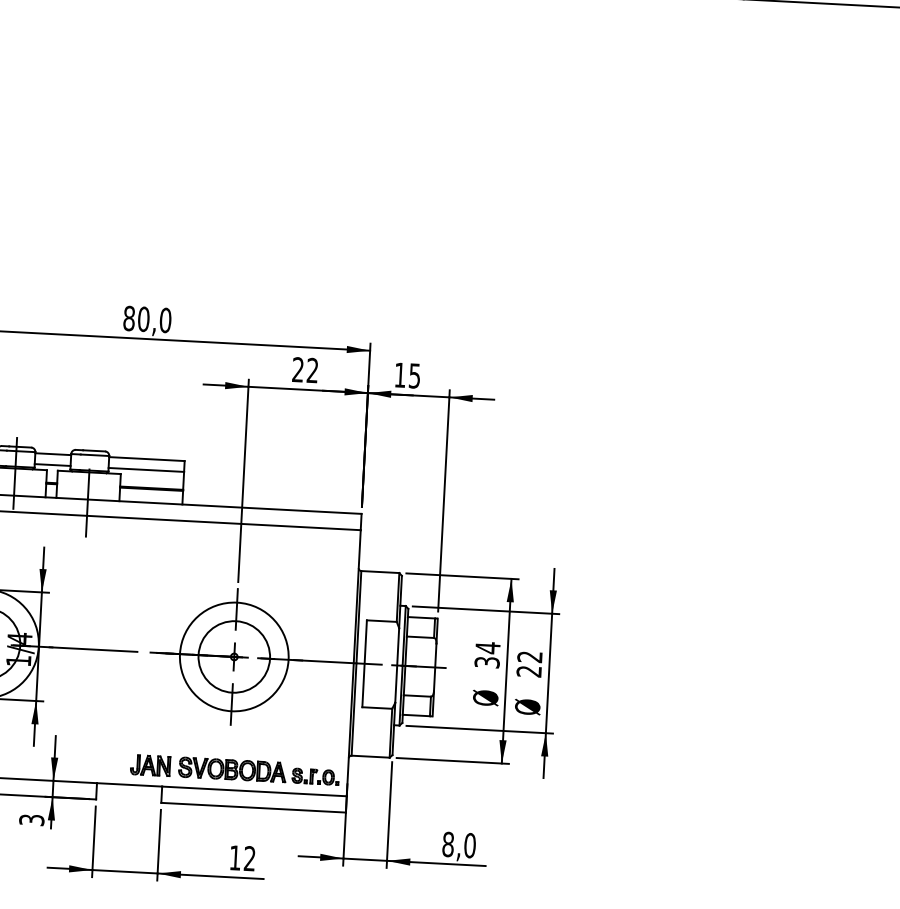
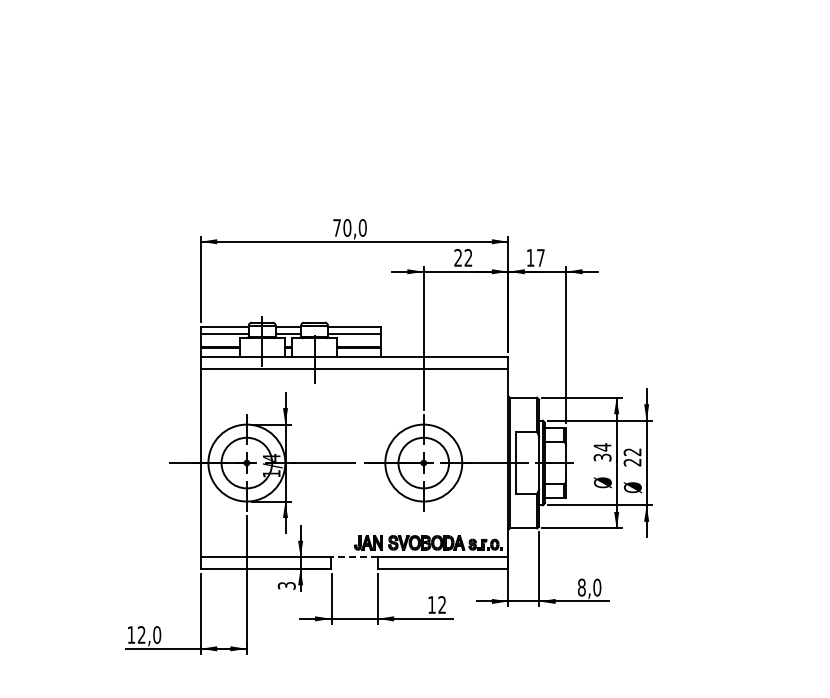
text: (129, 317) -> (337, 227), 80,0 -> 70,0
text: (414, 375) -> (540, 257), 15 -> 17
line: (129, 785) -> (354, 557), solid -> dashed

